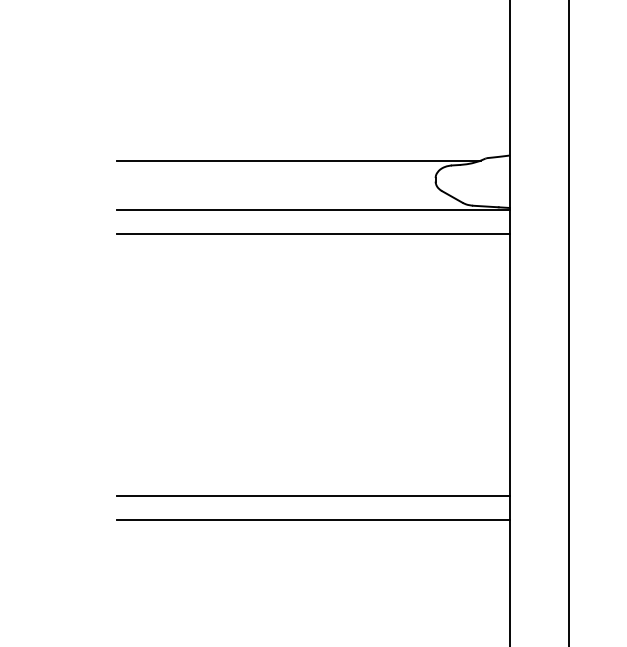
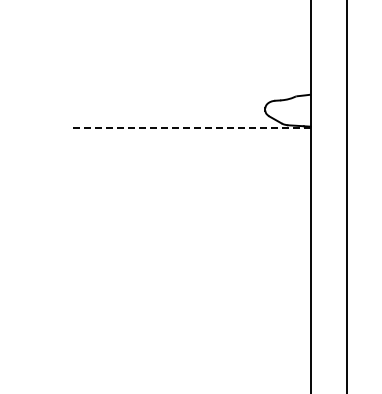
line: (297, 160) -> (181, 97), removed
line: (314, 211) -> (191, 128), solid -> dashed
line: (312, 234) -> (190, 142), removed
line: (312, 496) -> (190, 302), removed
line: (312, 519) -> (190, 316), removed

